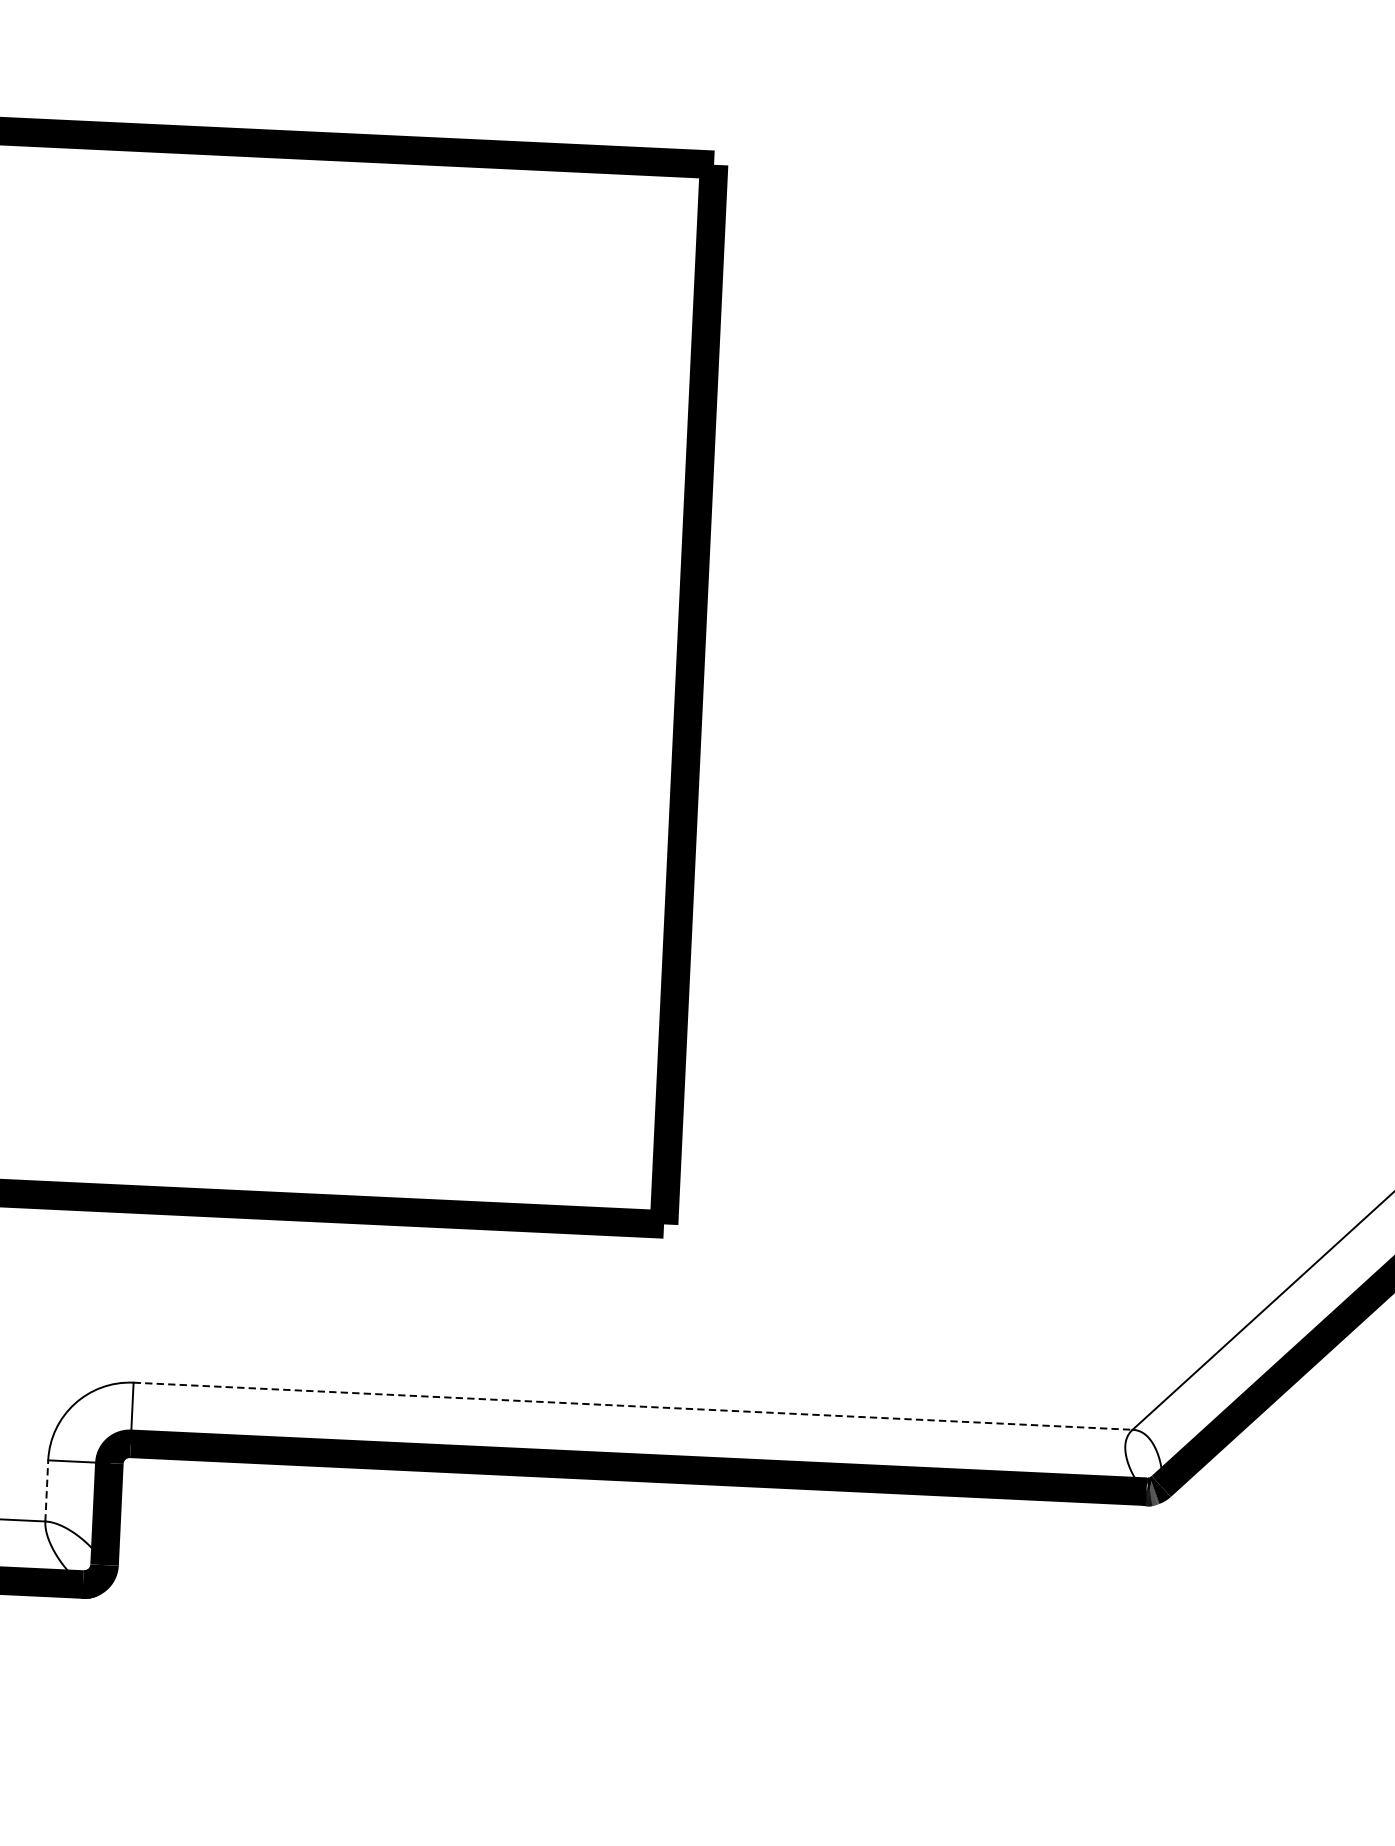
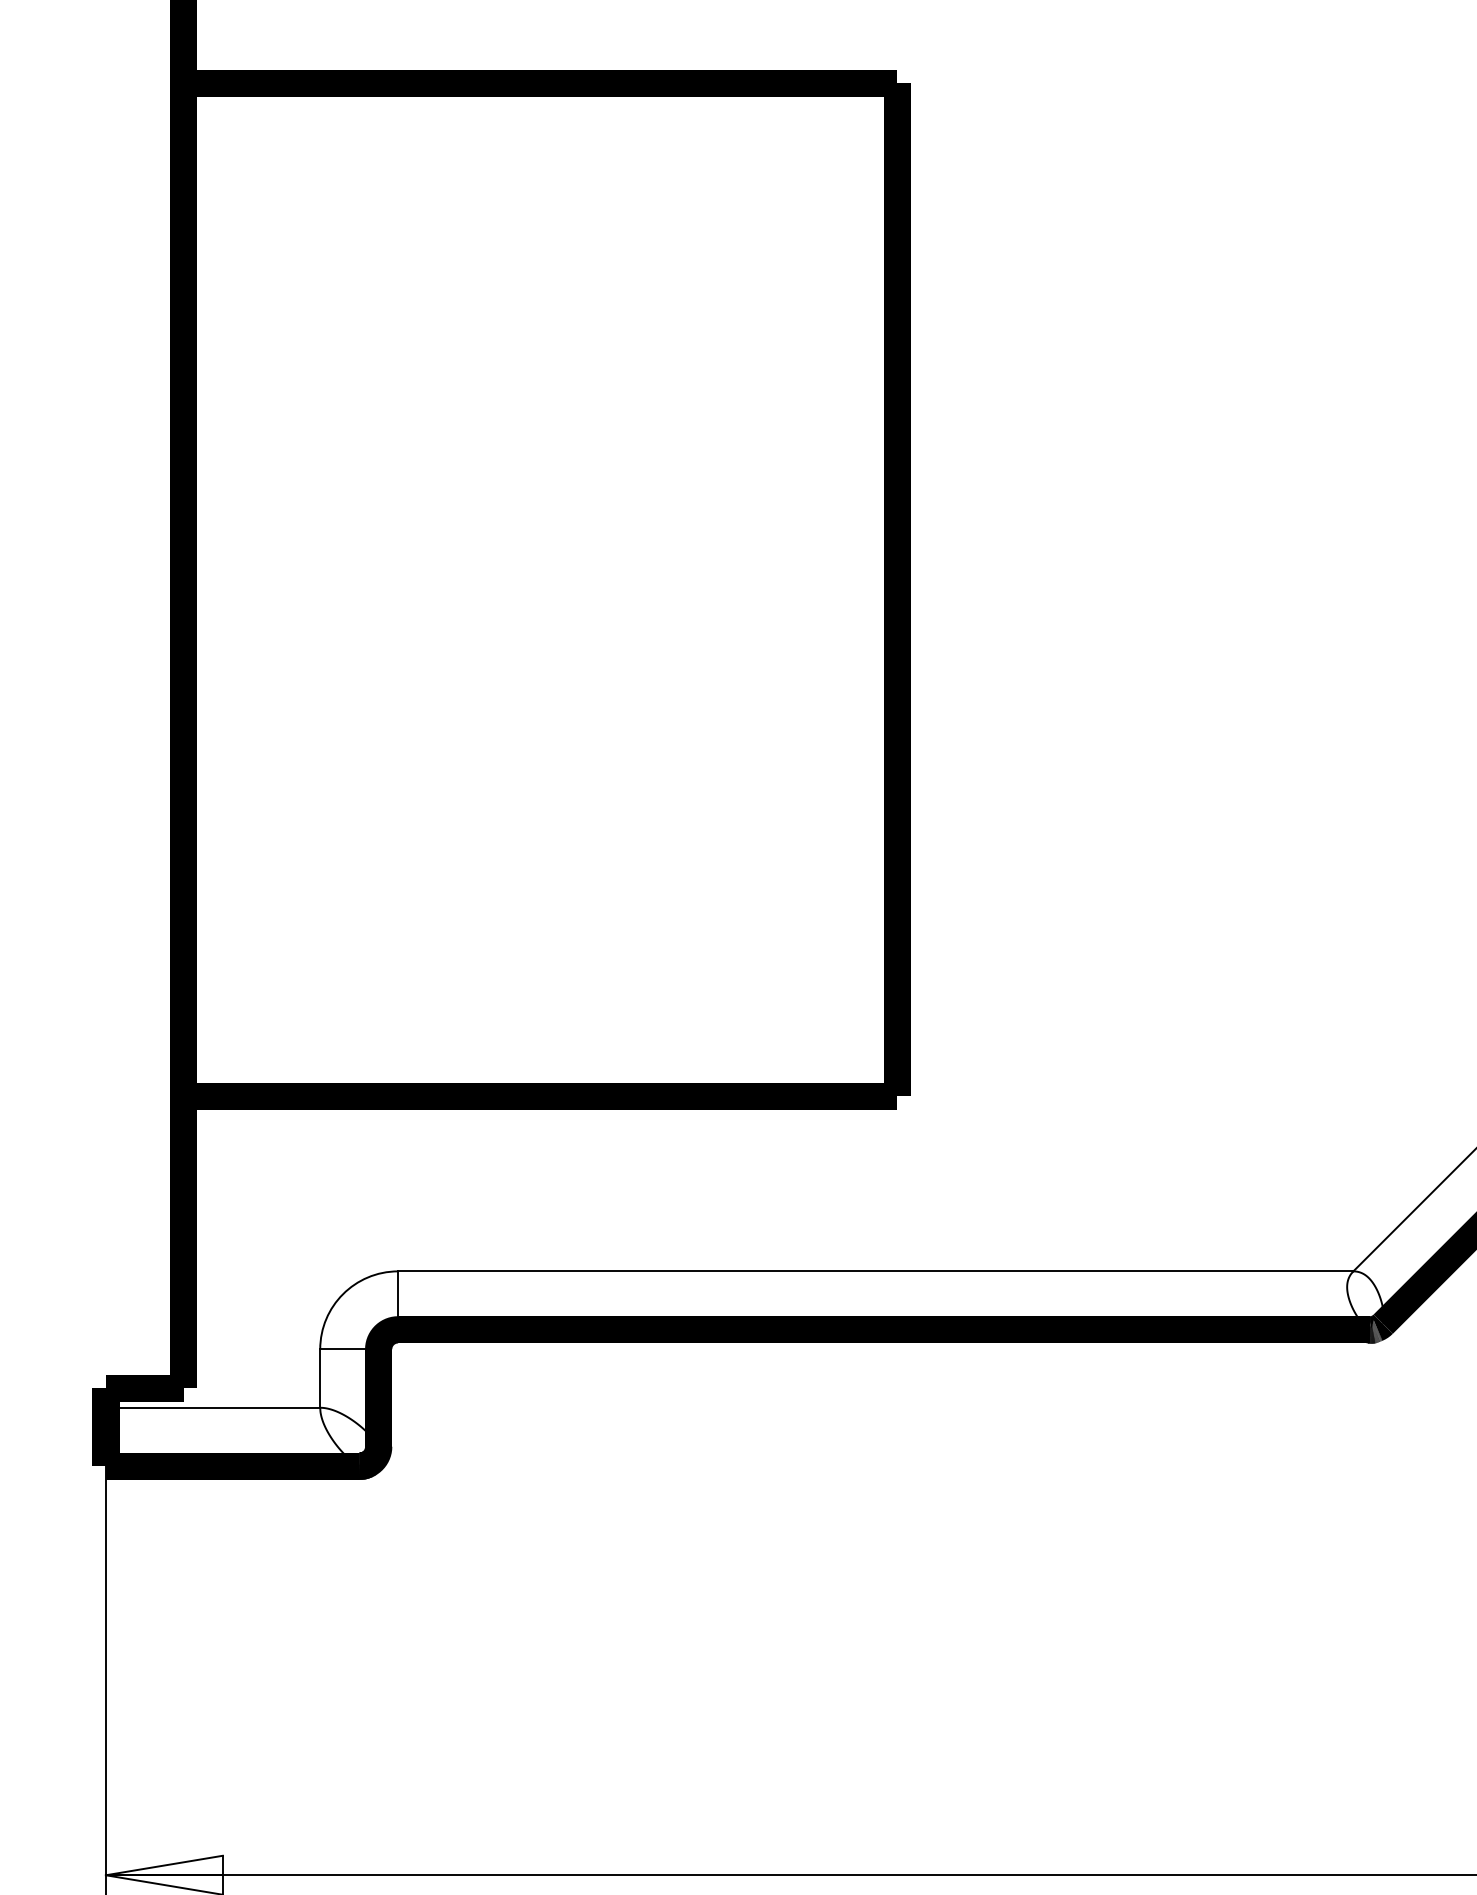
line: (632, 1406) -> (875, 1271), dashed -> solid
line: (47, 1490) -> (320, 1378), dashed -> solid

